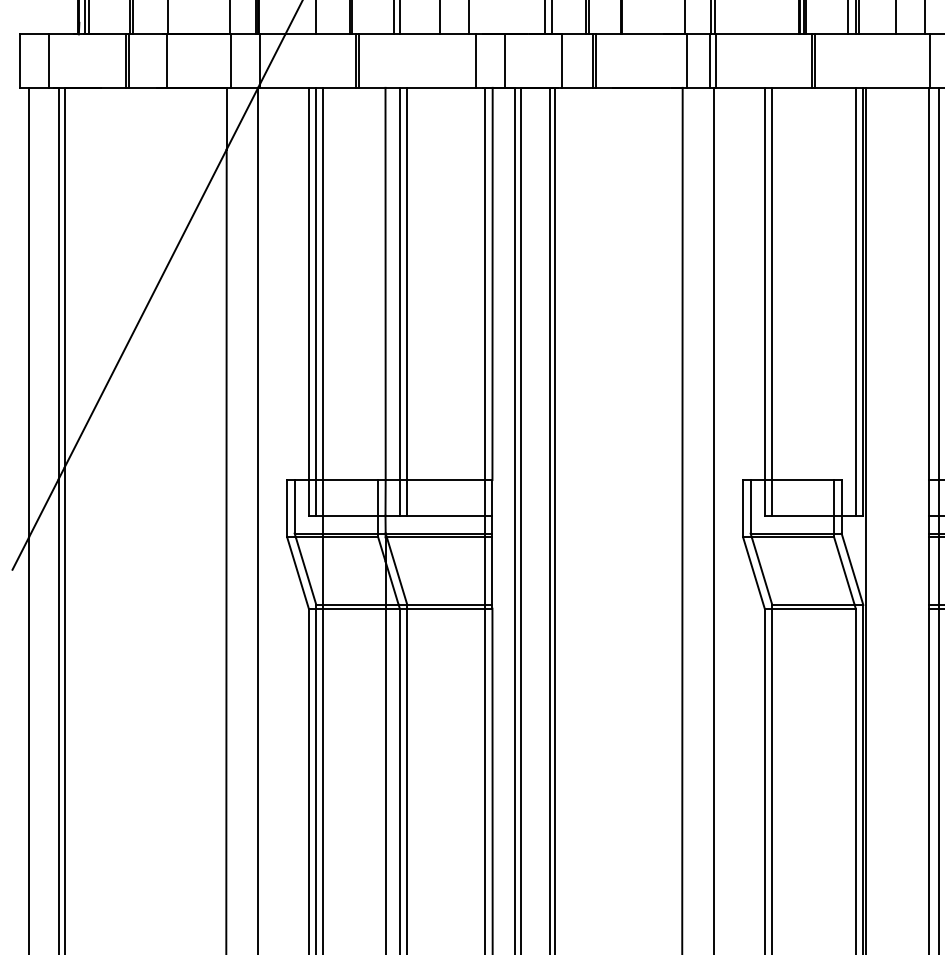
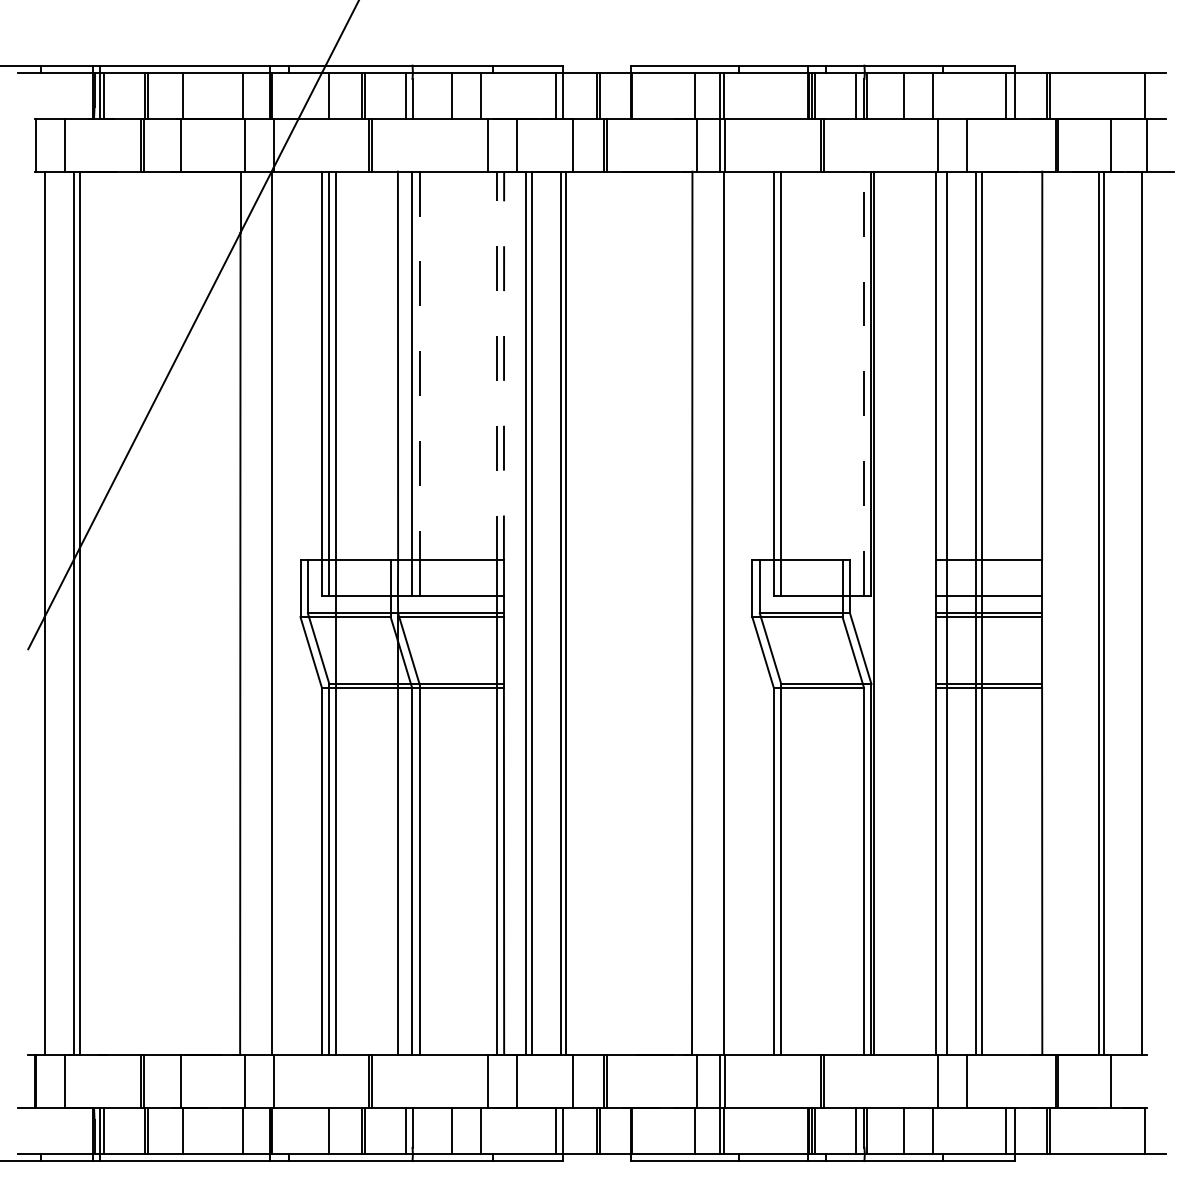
line: (484, 283) -> (496, 365), solid -> dashed
line: (493, 283) -> (504, 365), solid -> dashed
line: (407, 284) -> (419, 366), solid -> dashed
line: (856, 301) -> (864, 383), solid -> dashed

